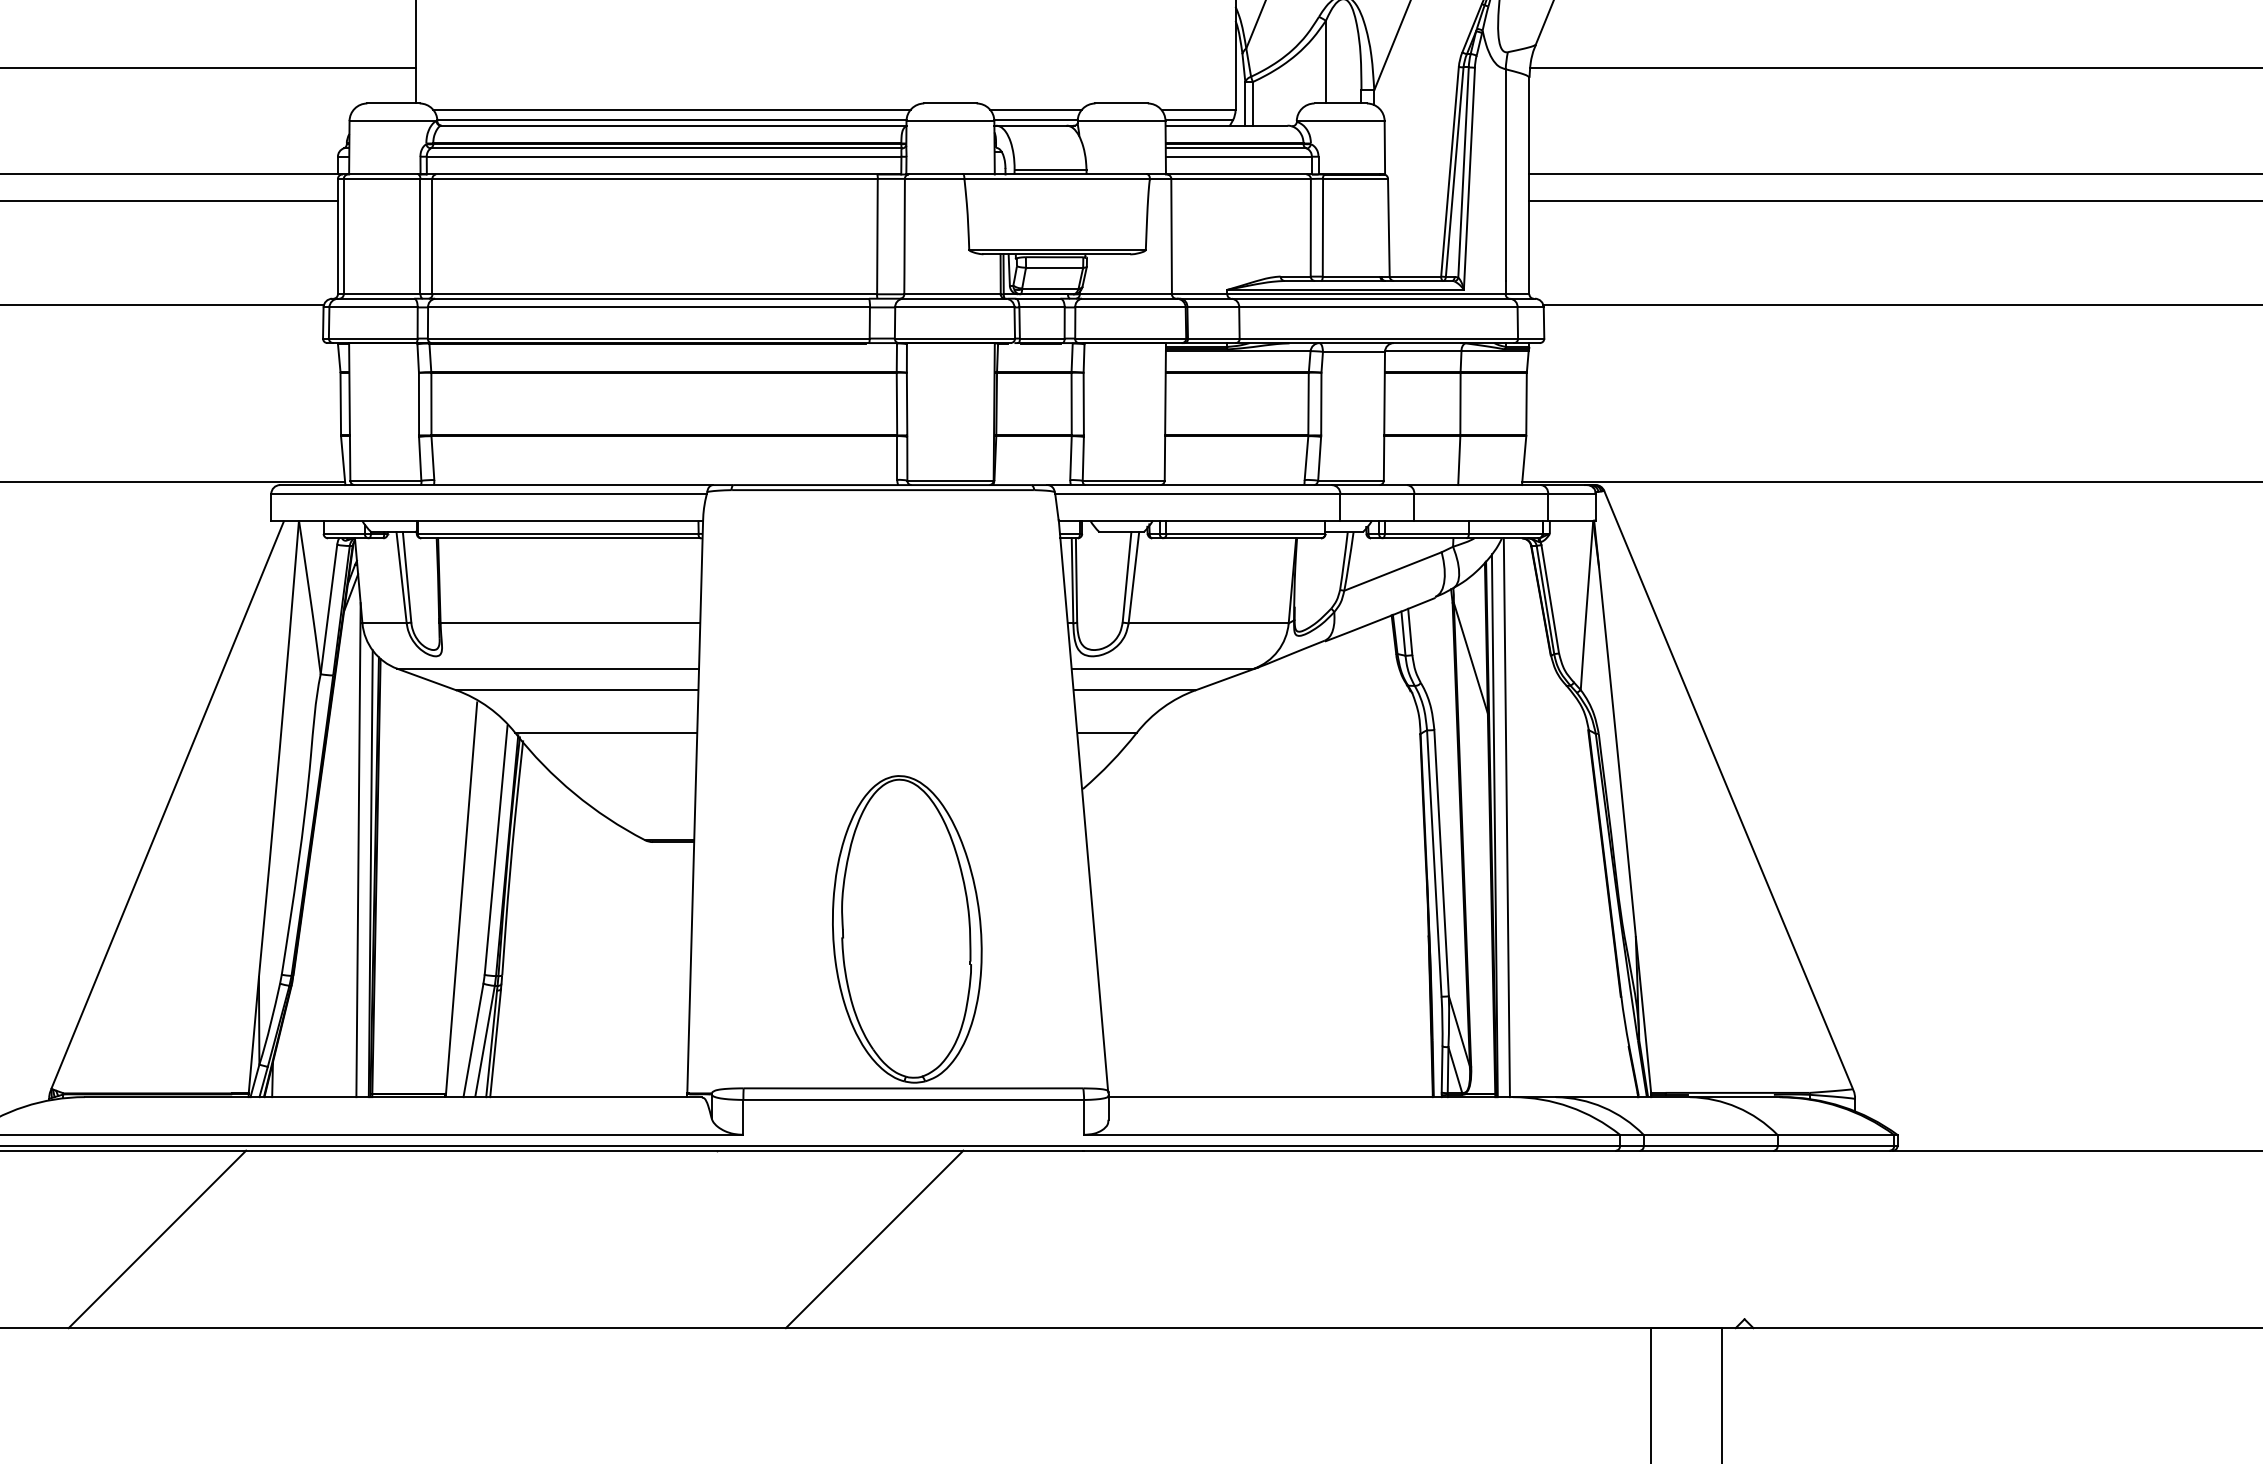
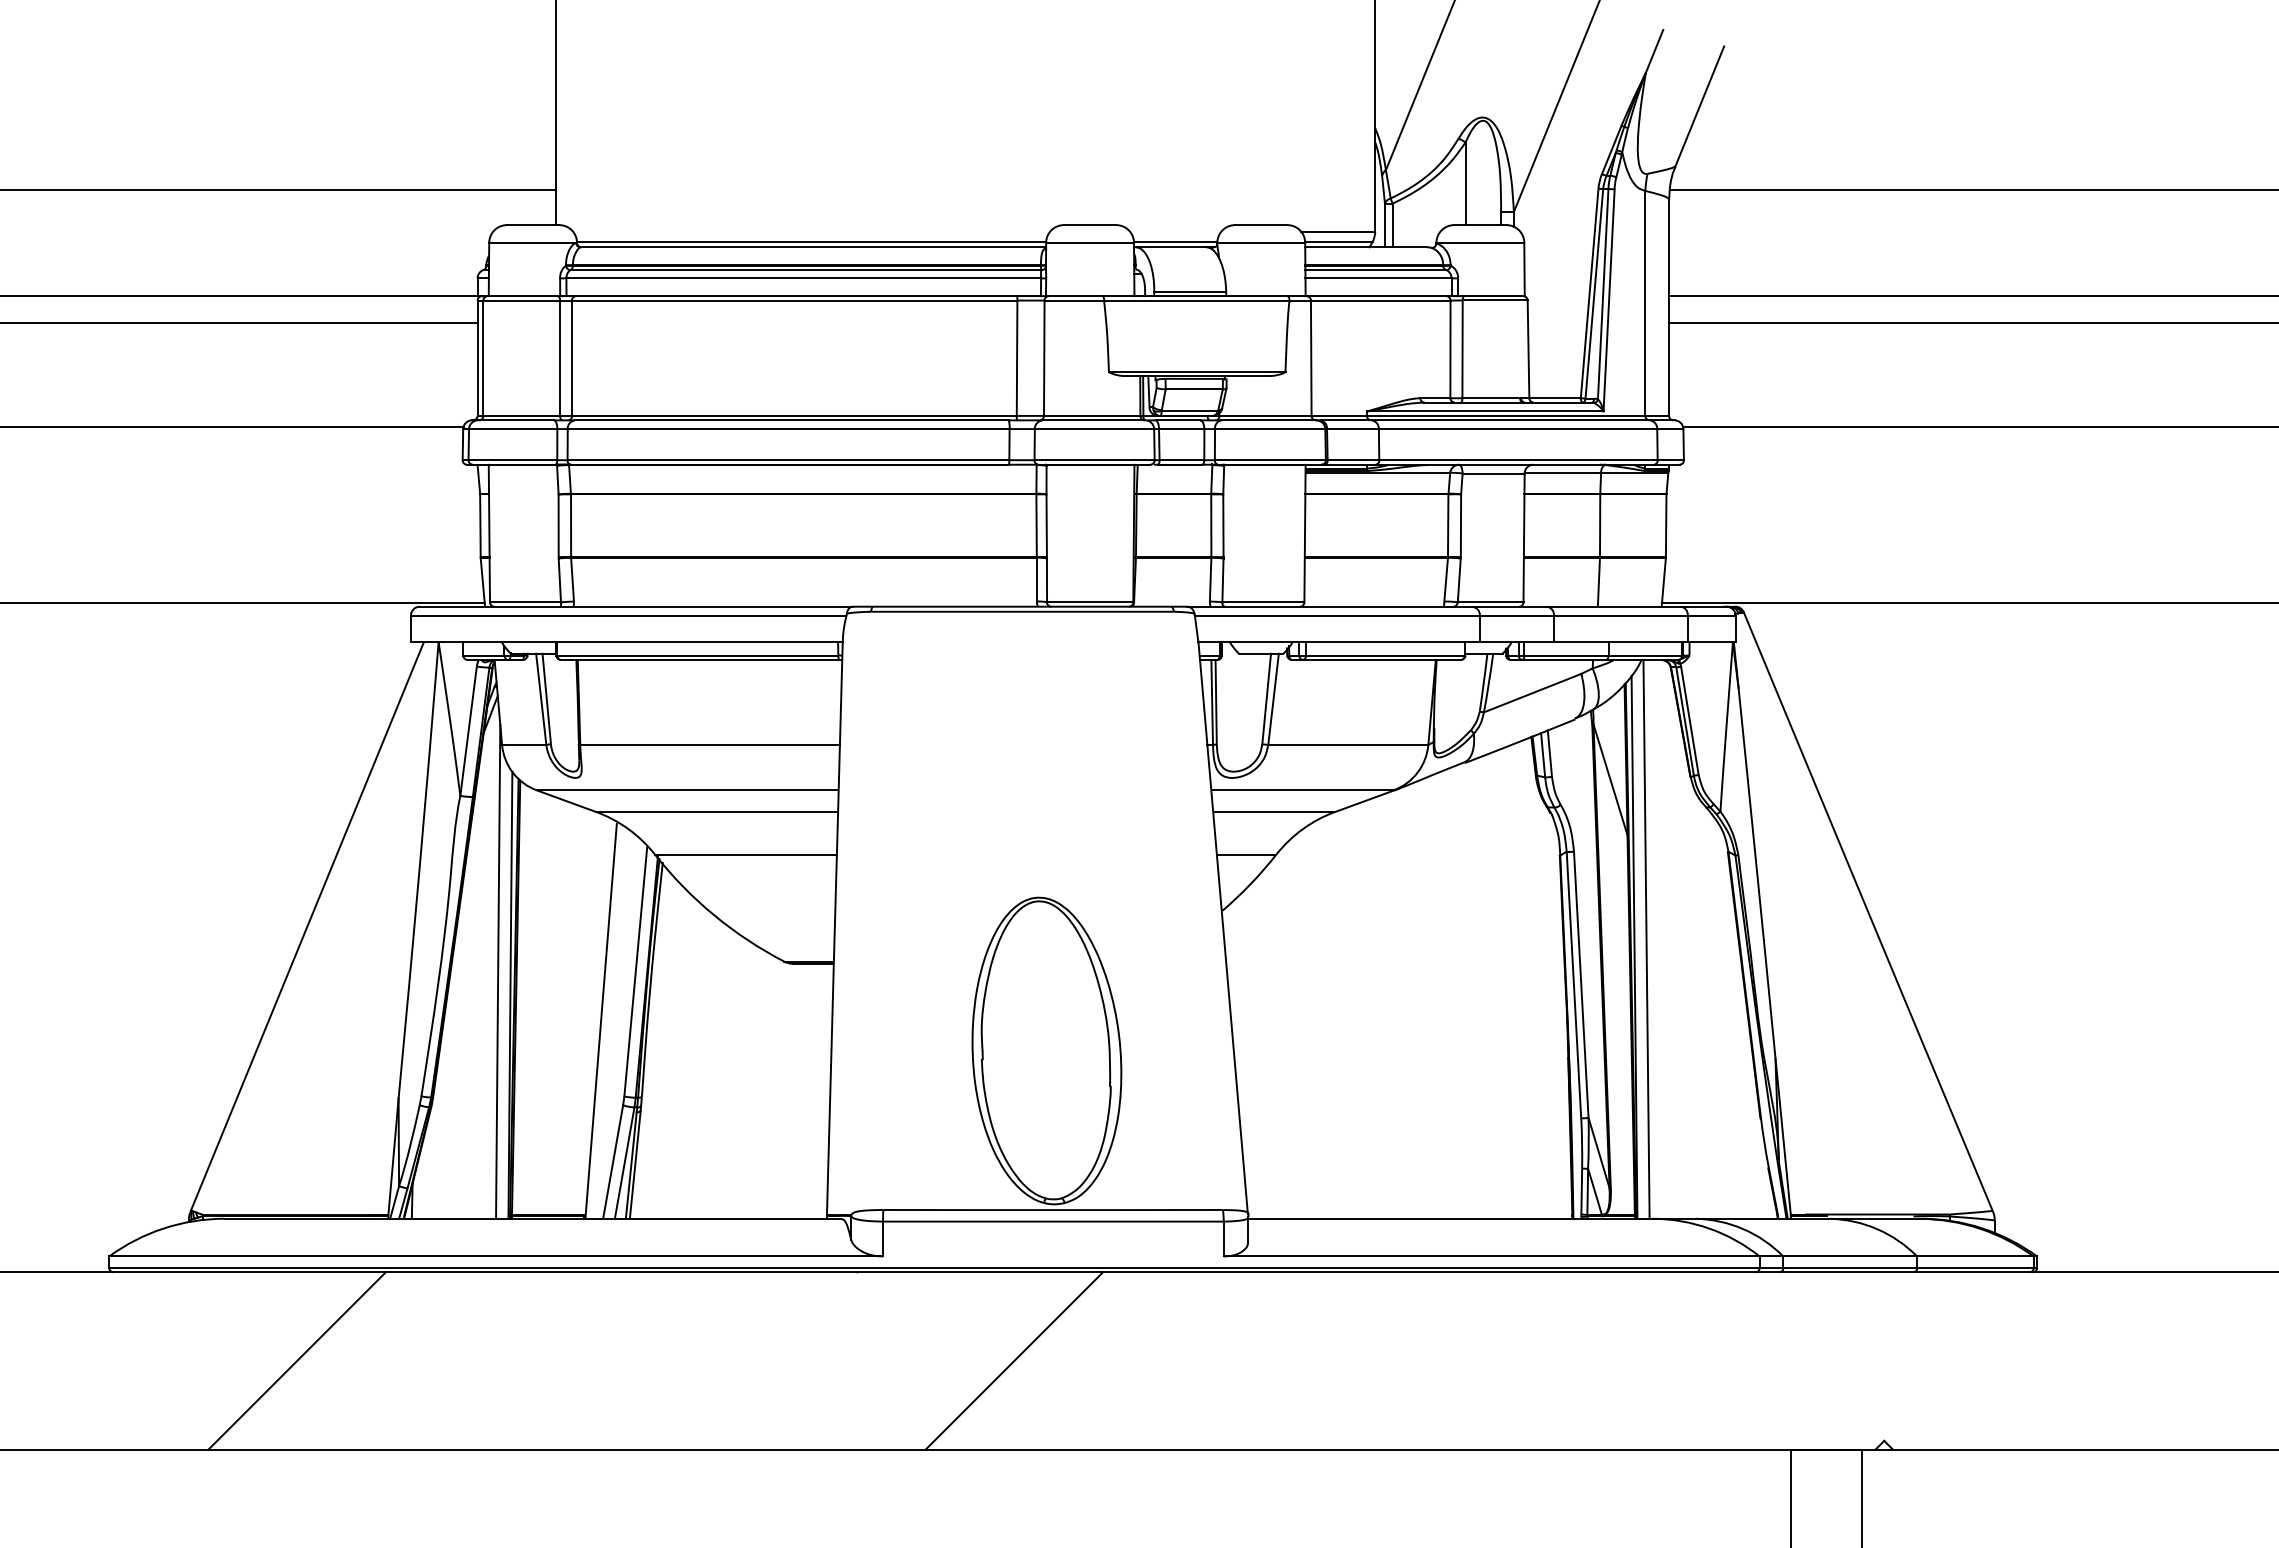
line: (671, 109) -> (811, 231), removed
line: (1035, 109) -> (1175, 231), removed

